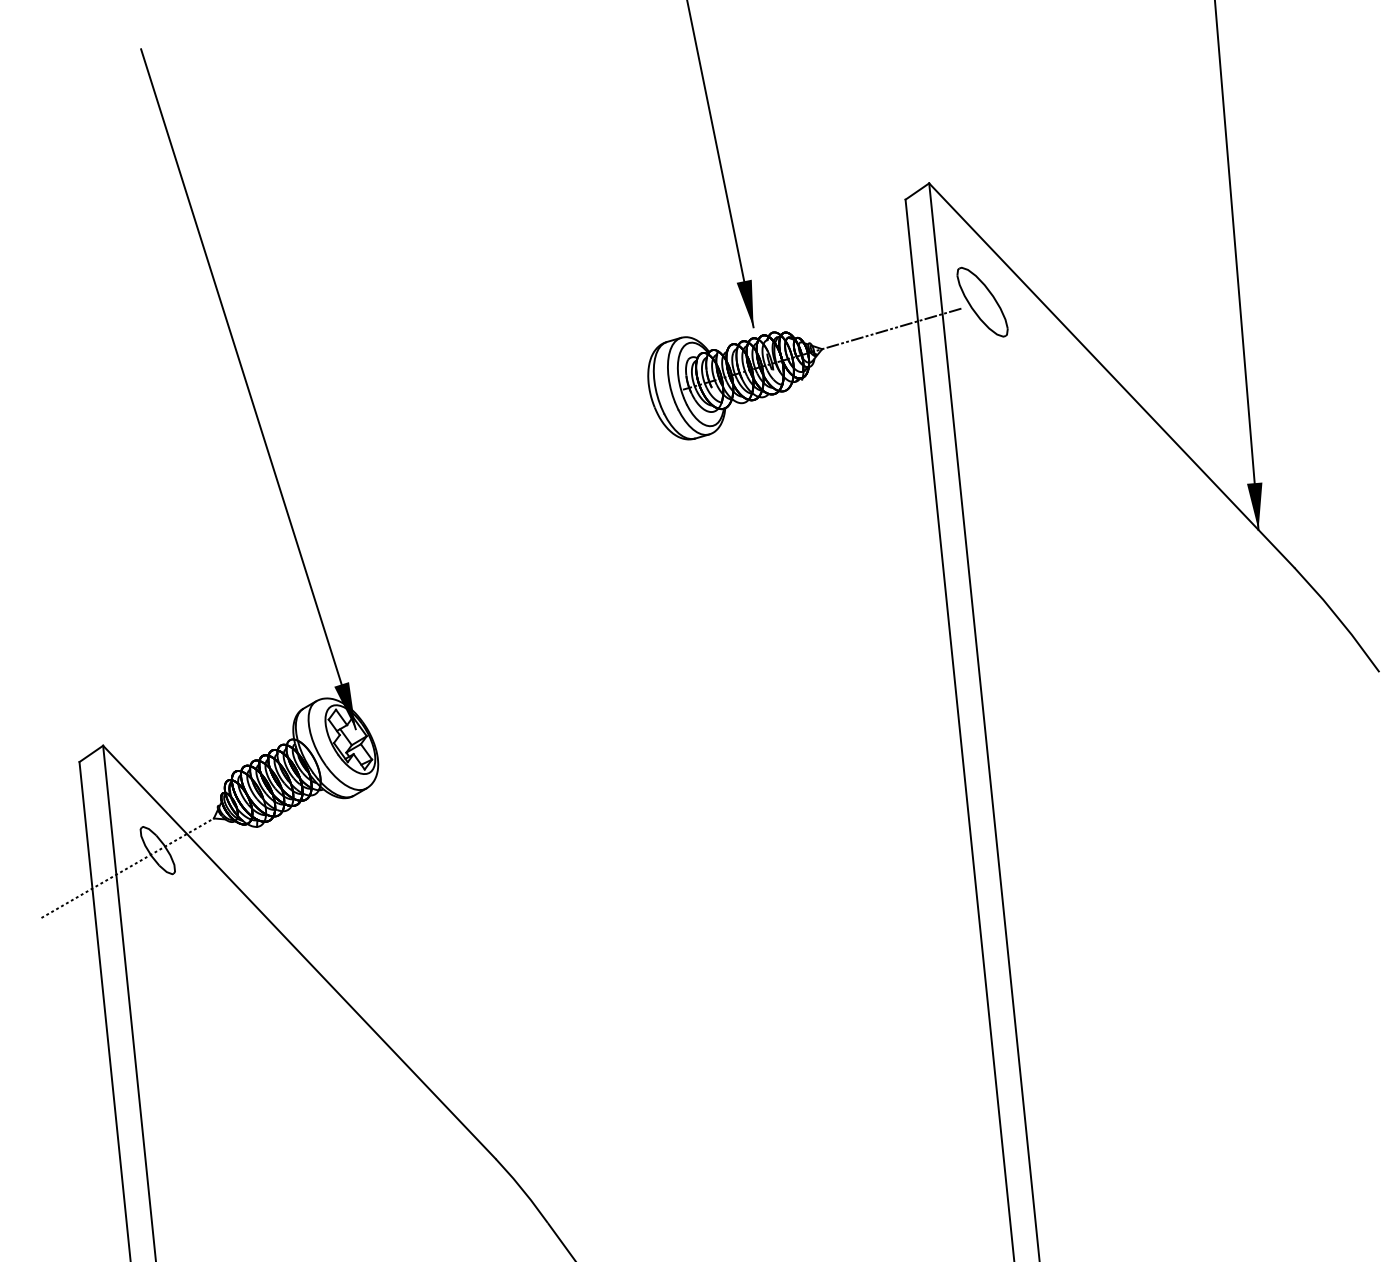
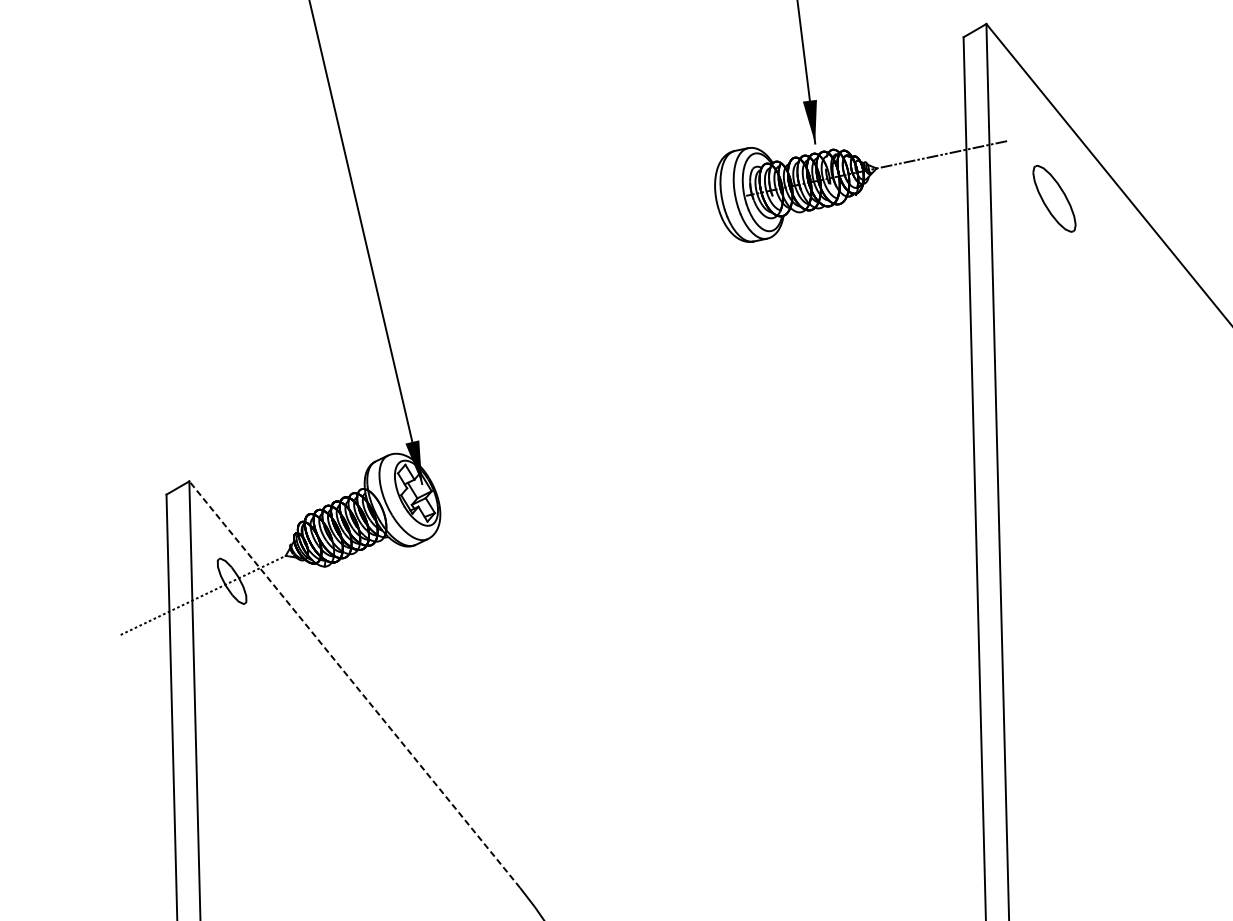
part: (982, 301) -> (1054, 198), moved
line: (299, 952) -> (354, 684), solid -> dashed

